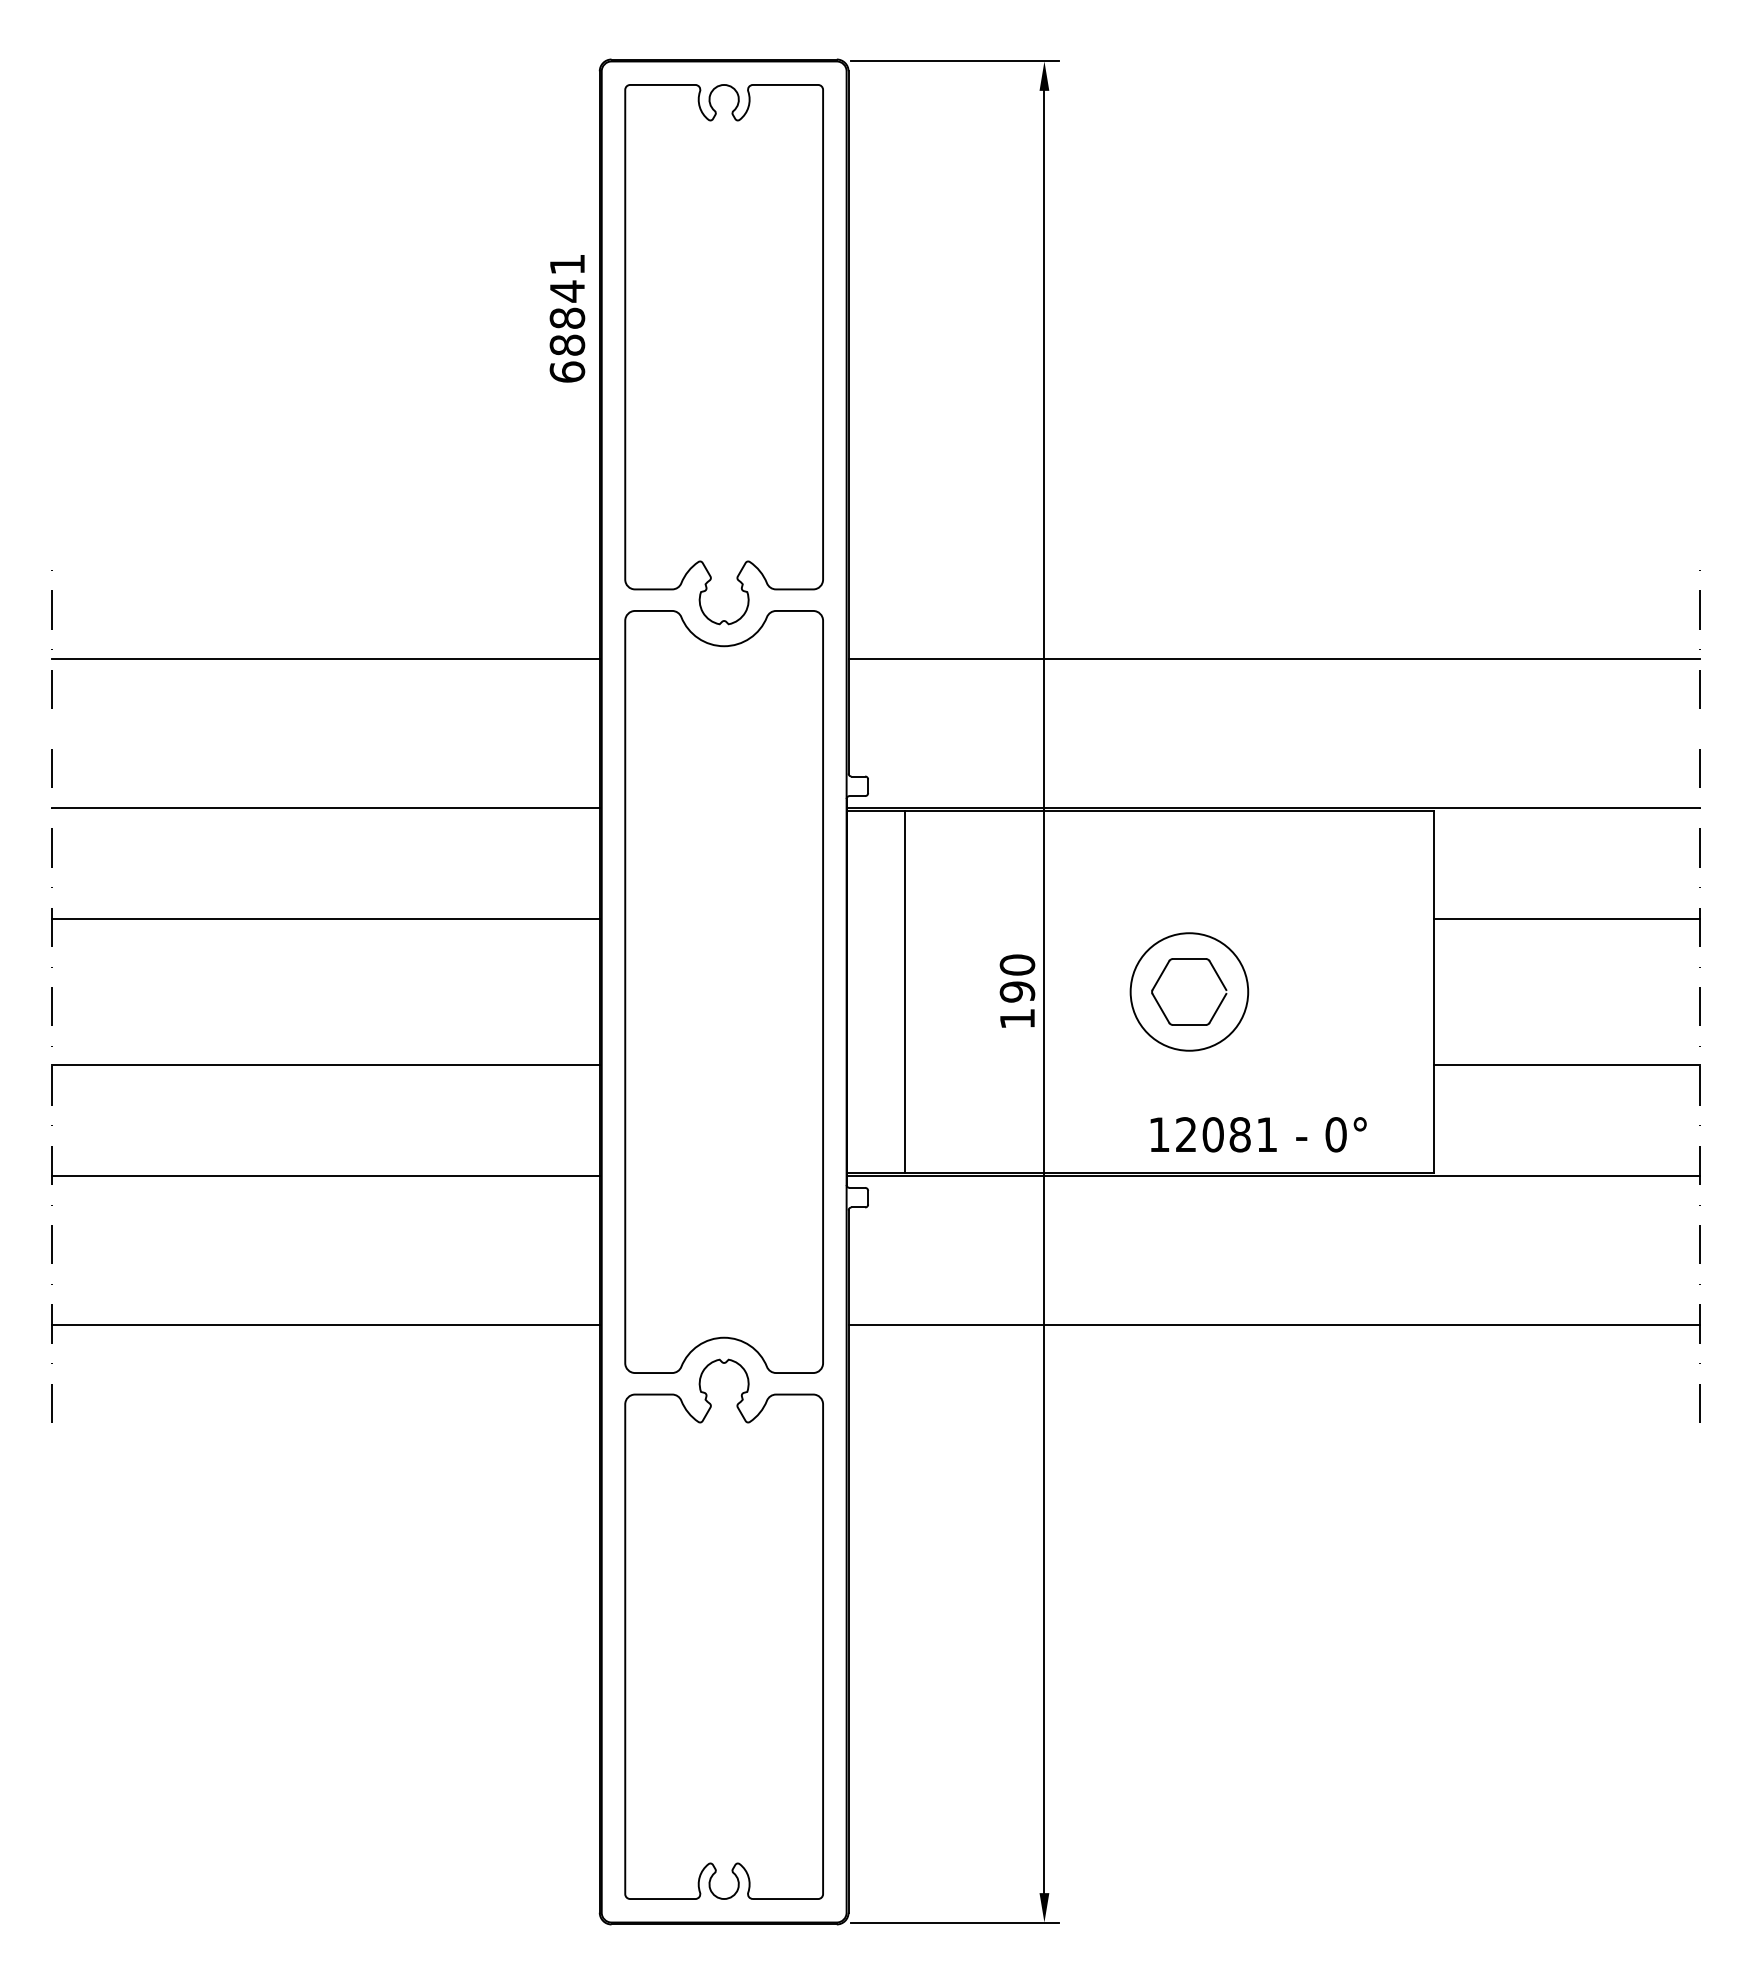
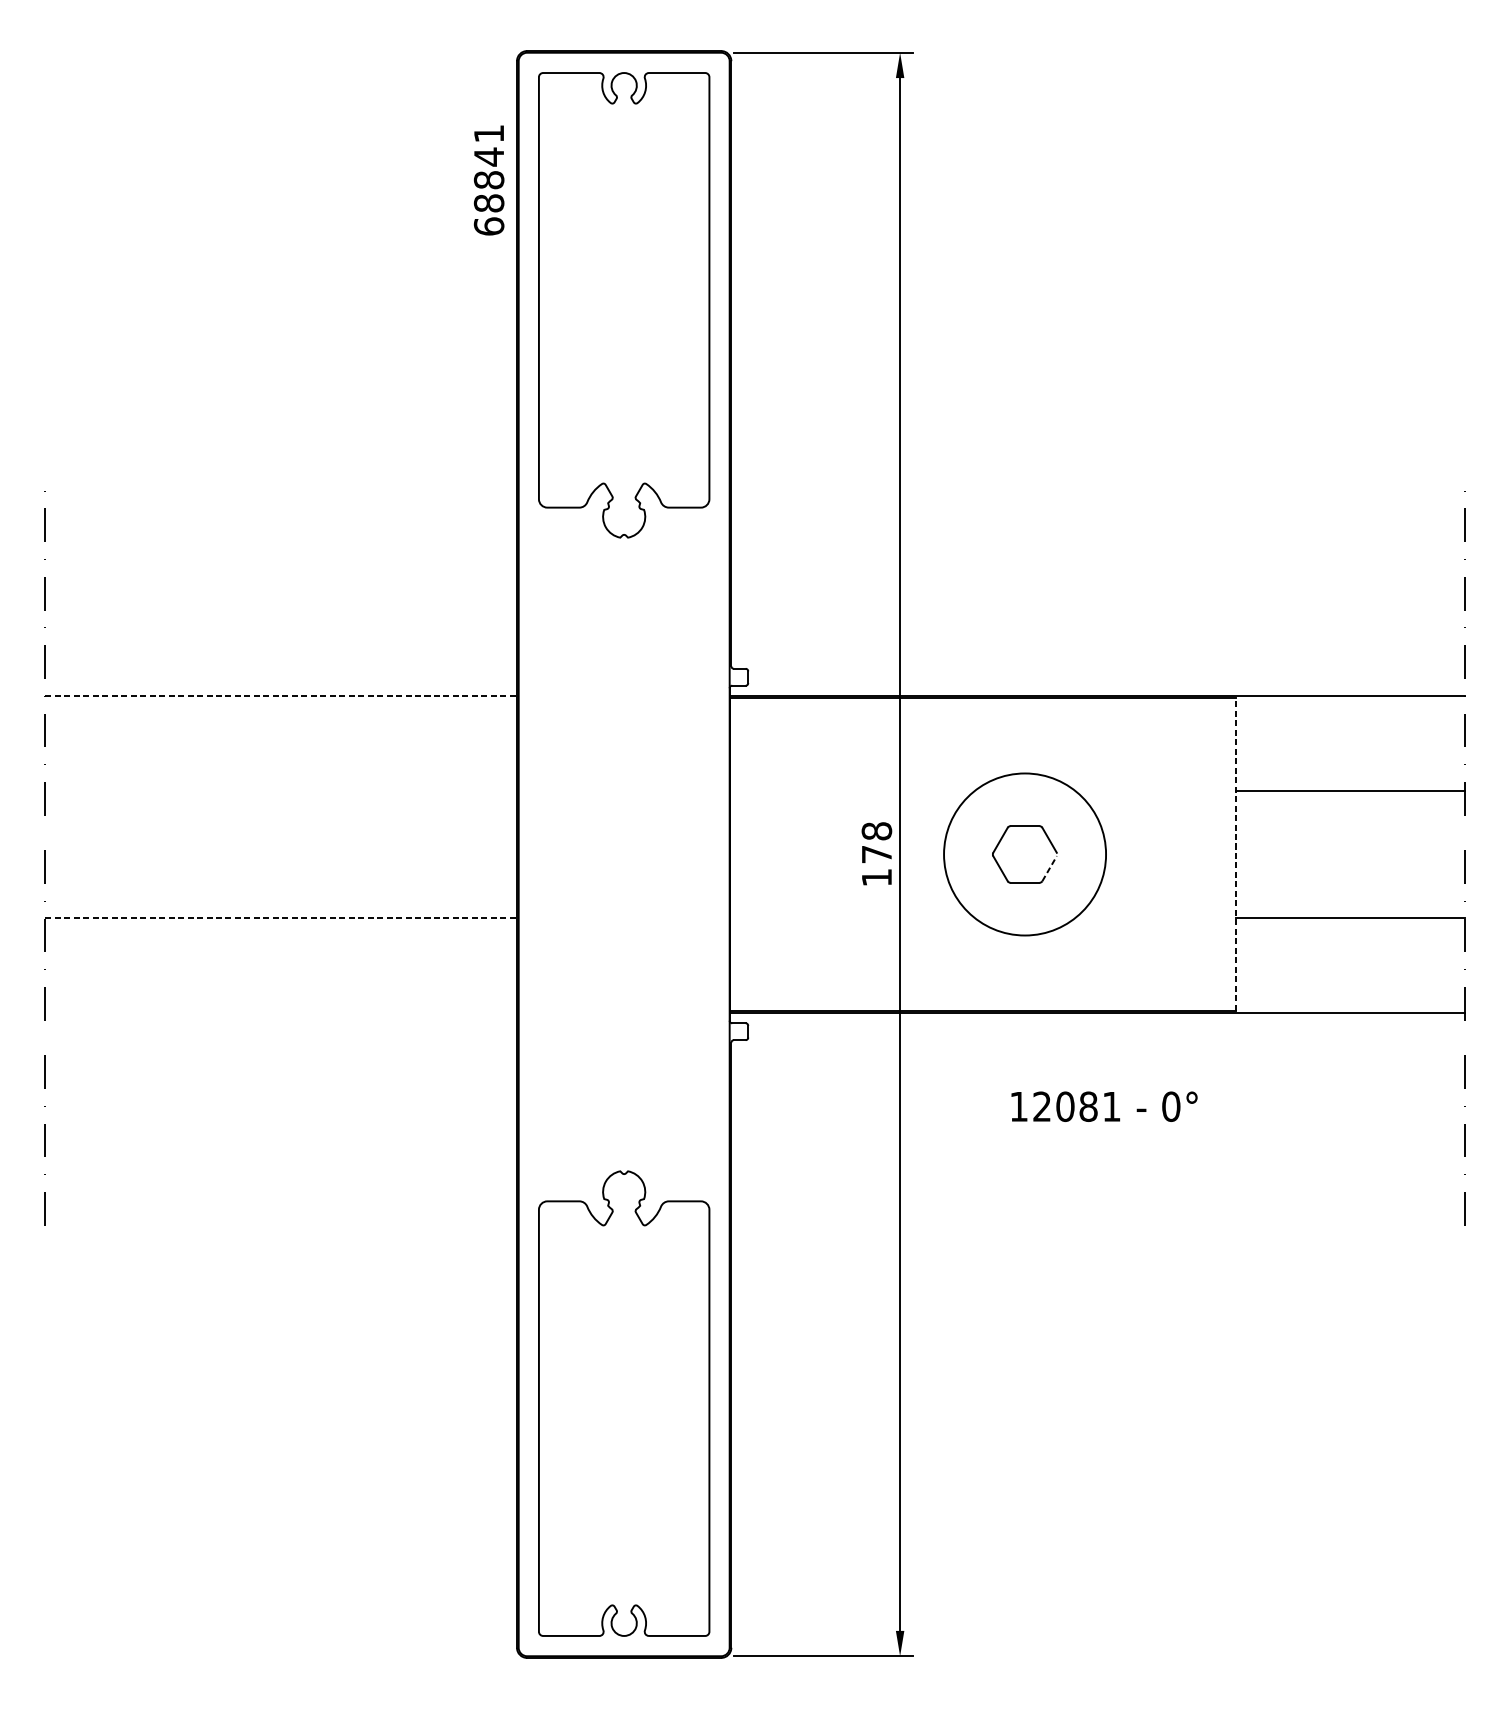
text: (567, 318) -> (489, 180), moved
line: (325, 658) -> (280, 567), removed
line: (1273, 658) -> (1097, 567), removed
line: (326, 808) -> (281, 696), solid -> dashed
line: (325, 918) -> (280, 791), removed
text: (1017, 978) -> (876, 842), 190 -> 178
part: (723, 991) -> (623, 854), removed
line: (905, 991) -> (780, 854), removed
circle: (1189, 991) -> (1025, 854), size x1.6
line: (1434, 991) -> (1236, 854), solid -> dashed
line: (1217, 1008) -> (1049, 868), solid -> dashed
line: (326, 1065) -> (281, 917), solid -> dashed
text: (1258, 1134) -> (1104, 1106), moved
line: (325, 1175) -> (280, 1012), removed
line: (325, 1325) -> (280, 1141), removed
line: (1273, 1325) -> (1097, 1141), removed

